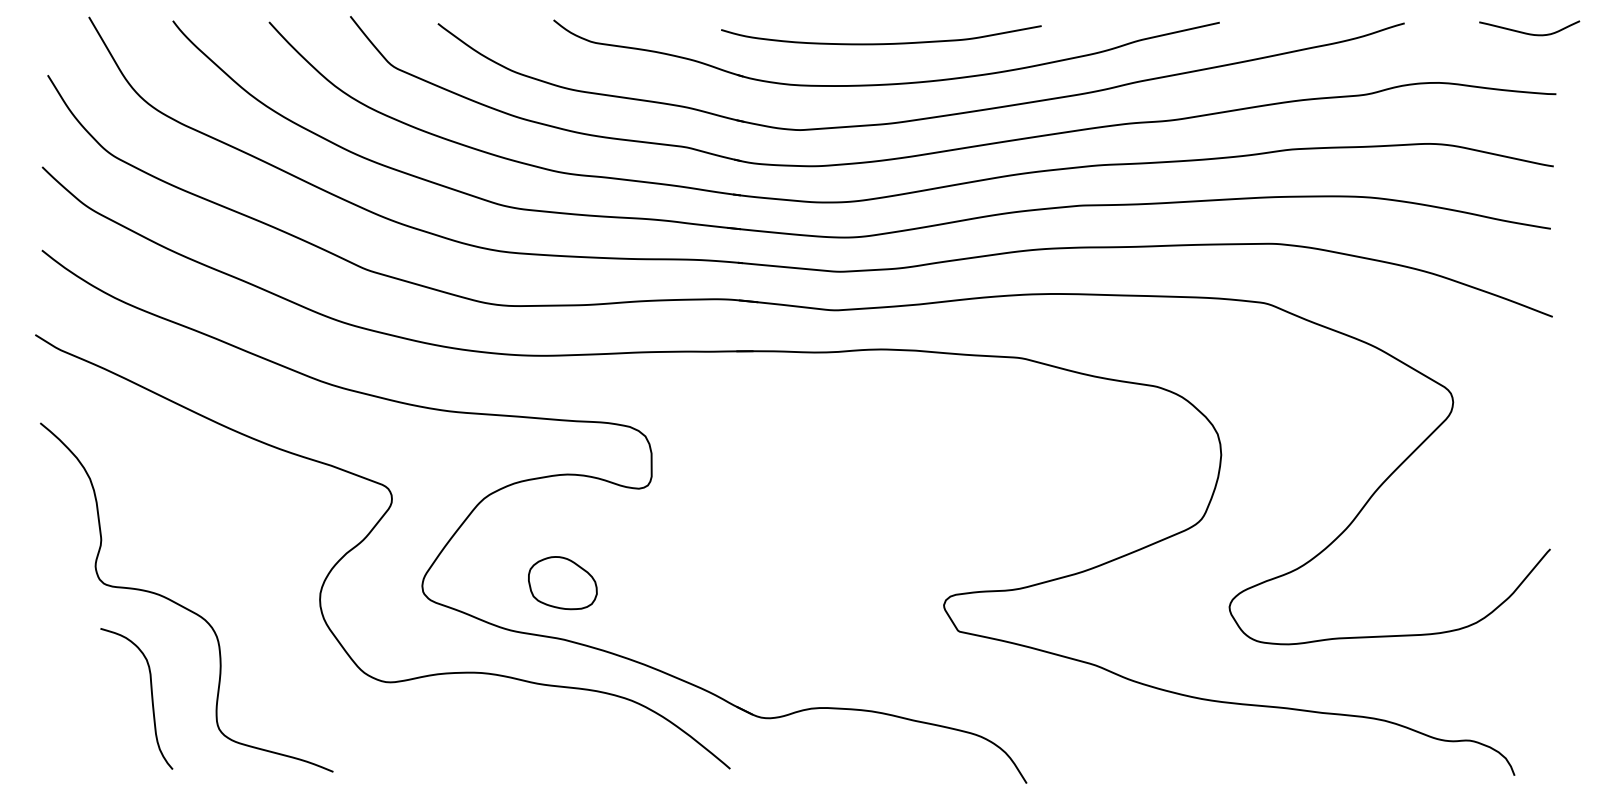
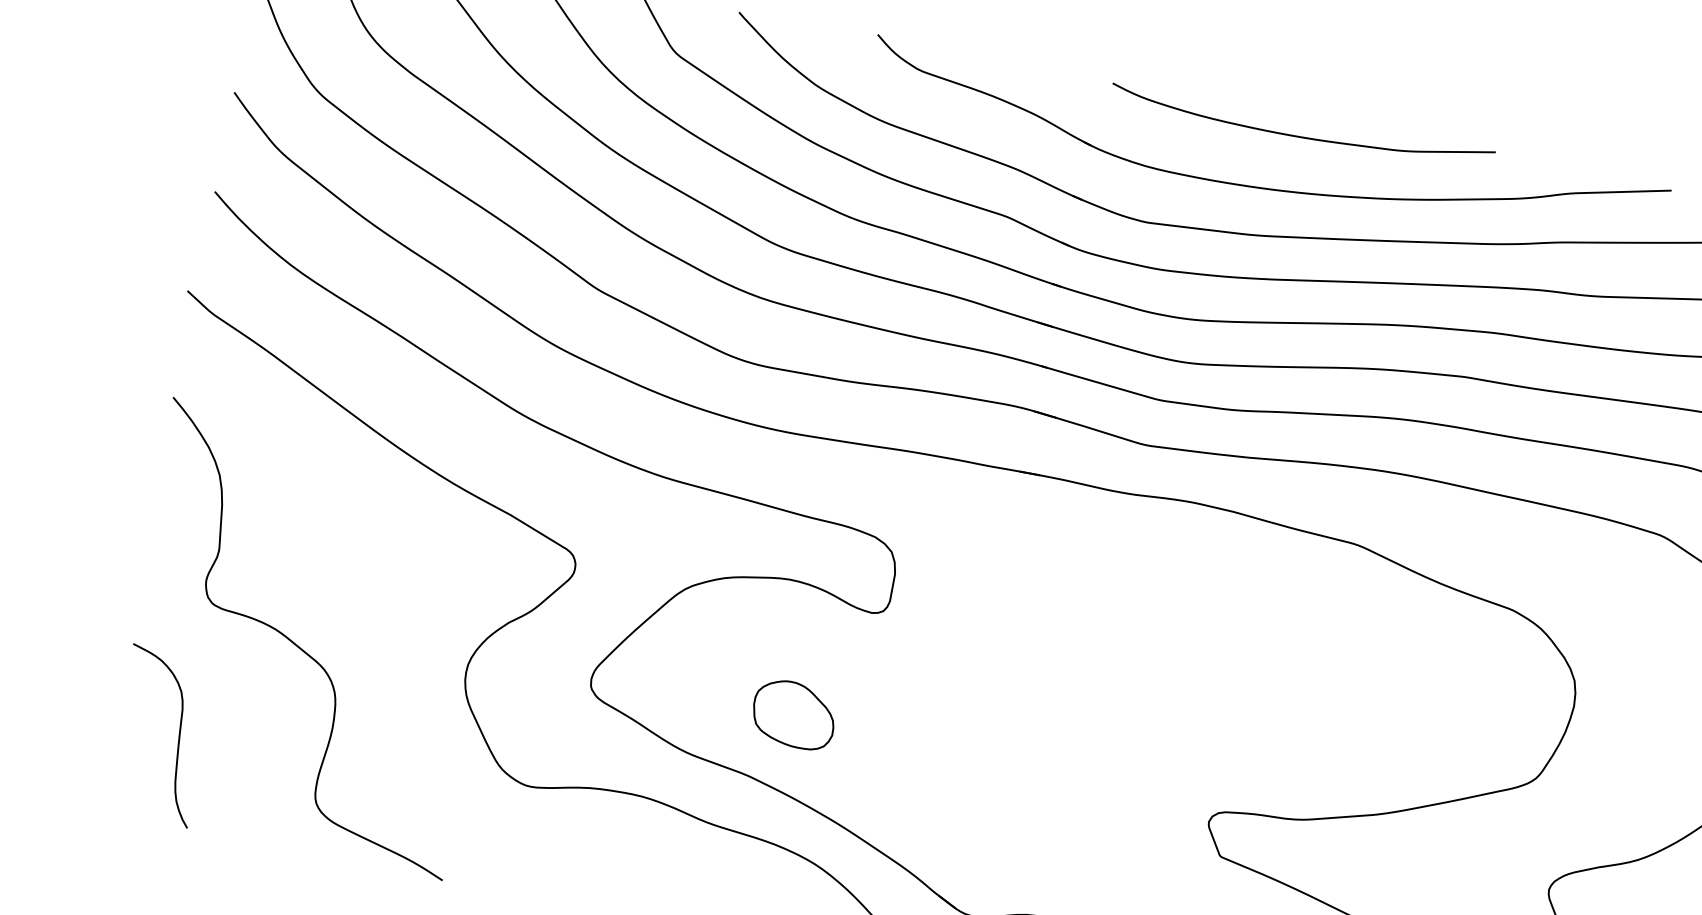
curve: (881, 43) -> (1300, 136), moved
part: (562, 583) -> (793, 715), moved
curve: (151, 698) -> (178, 738), moved

